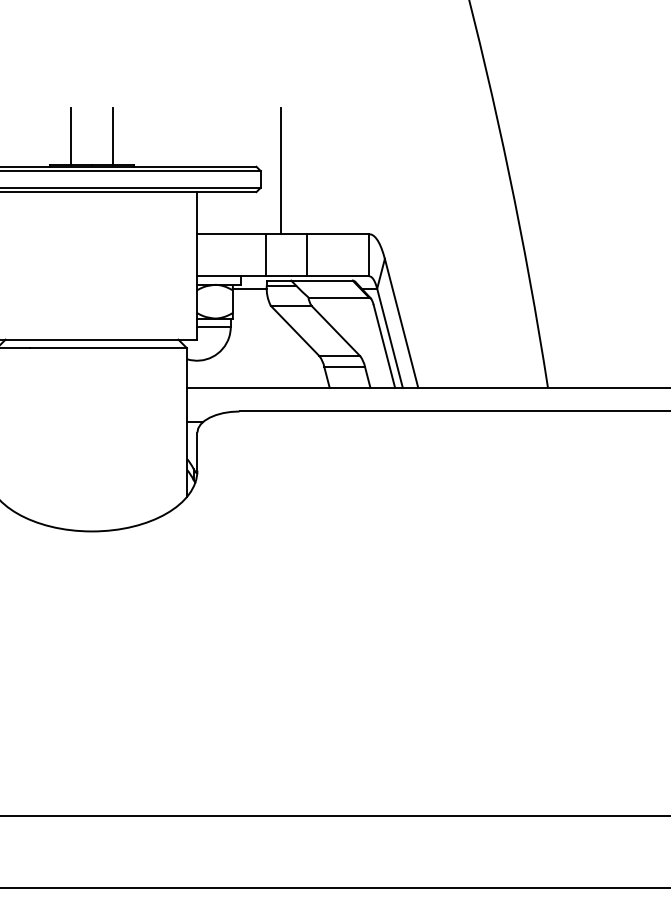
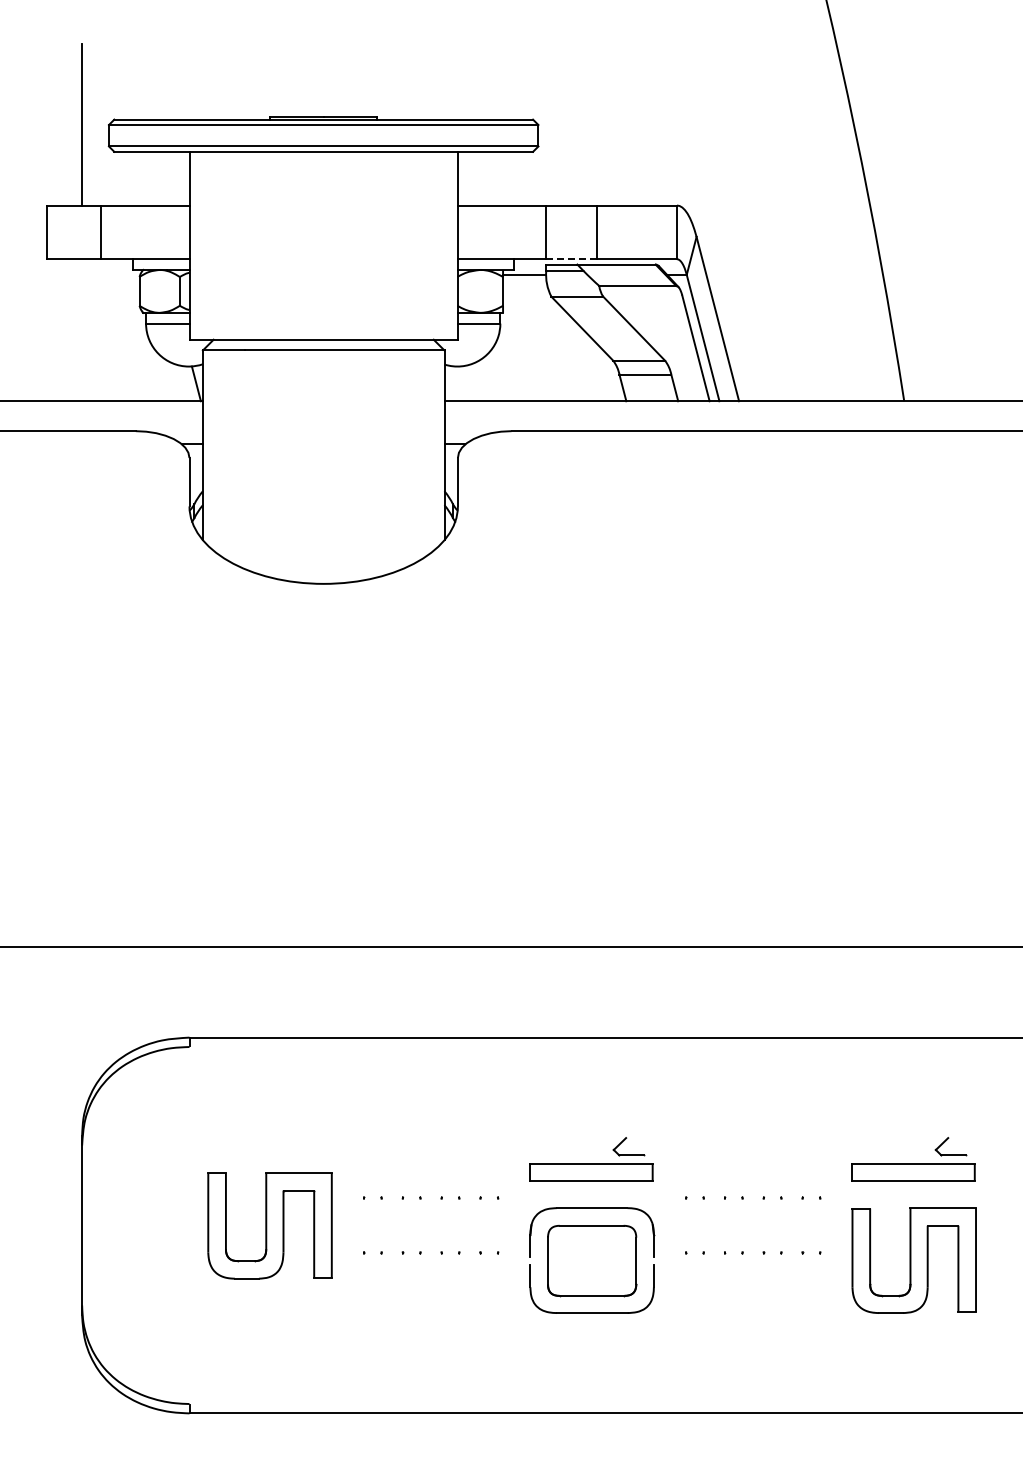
line: (70, 136) -> (296, 80), removed
line: (113, 136) -> (350, 80), removed
line: (281, 170) -> (564, 124), removed
line: (286, 276) -> (571, 259), solid -> dashed

